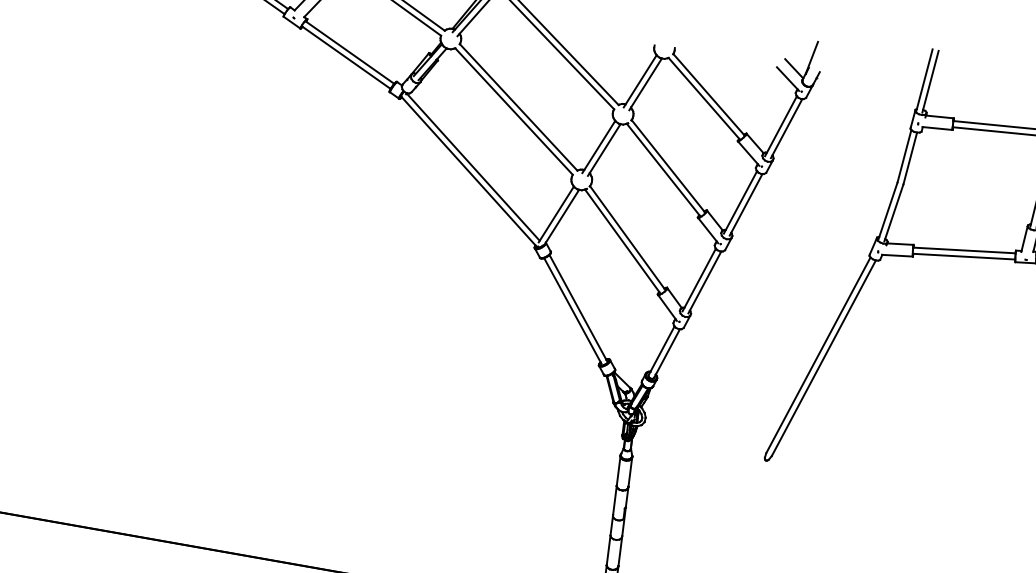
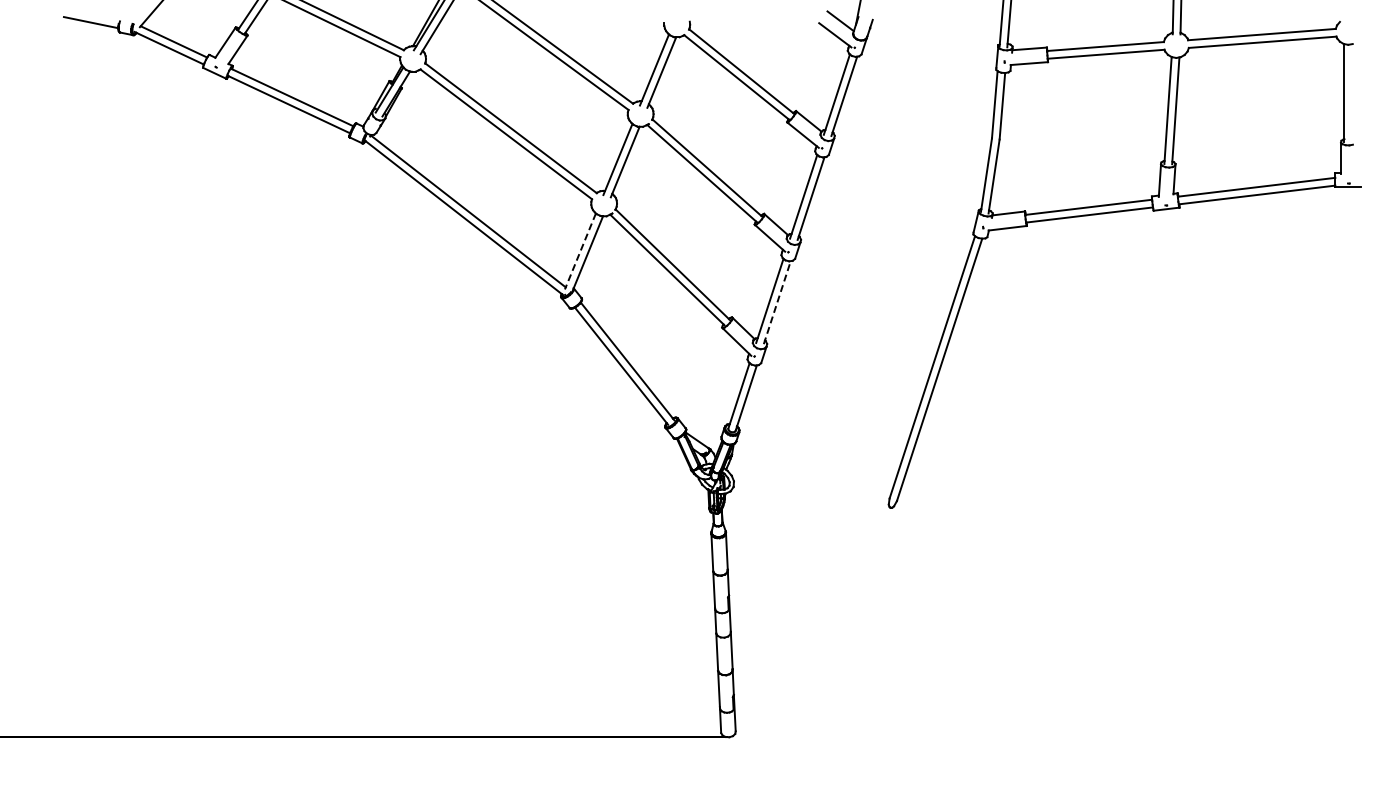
line: (556, 214) -> (580, 251), solid -> dashed
line: (705, 282) -> (777, 302), solid -> dashed

